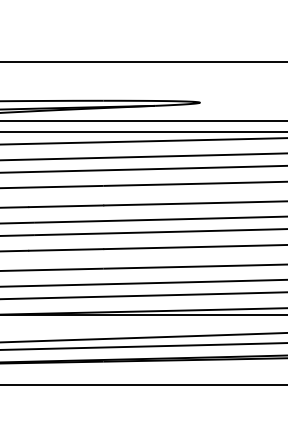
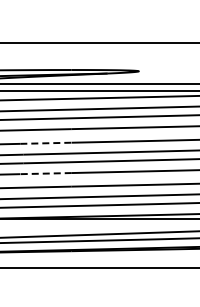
line: (66, 206) -> (46, 143), solid -> dashed
line: (66, 249) -> (46, 173), solid -> dashed

